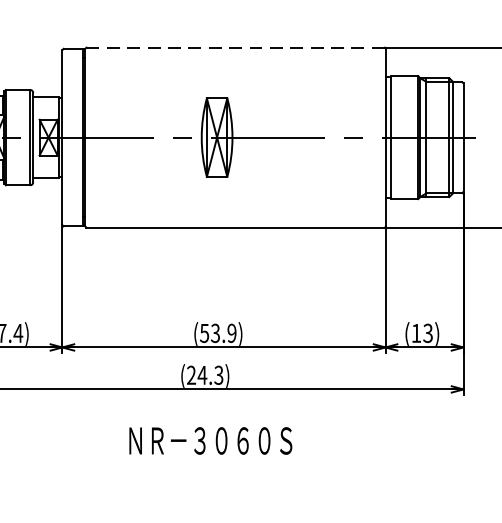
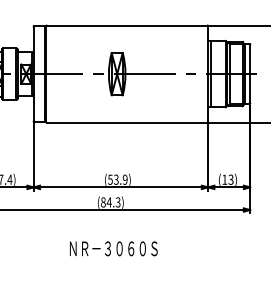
line: (236, 47) -> (127, 25), dashed -> solid
text: (191, 375) -> (103, 202), (24.3) -> (84.3)
text: (210, 440) -> (113, 248), moved

